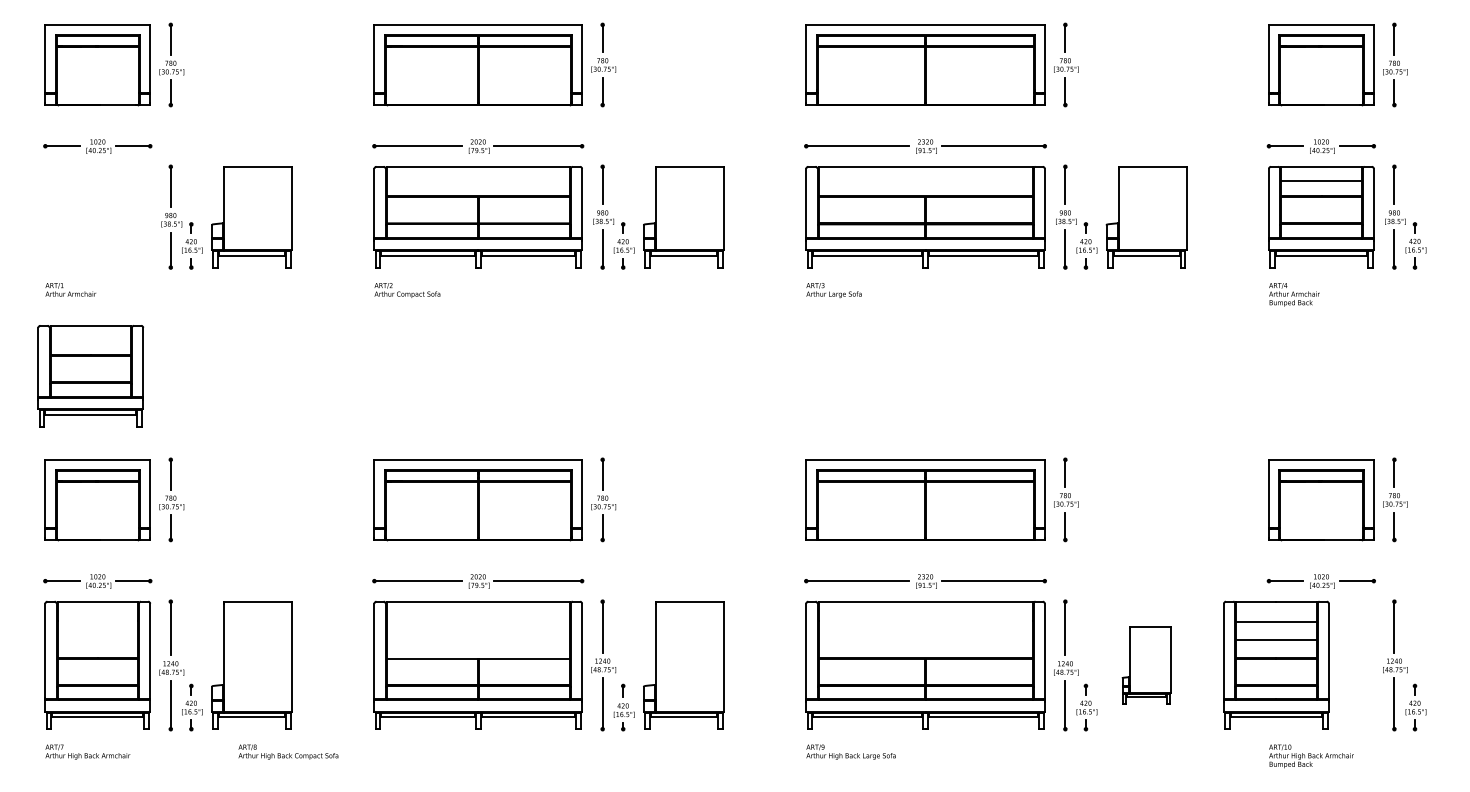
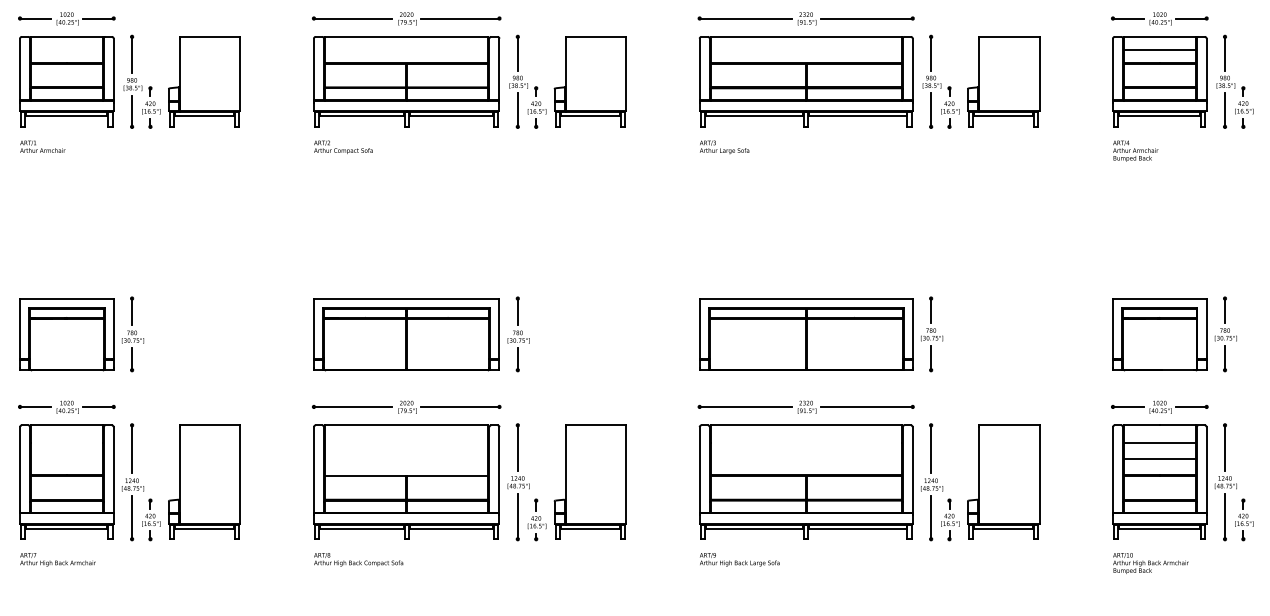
part: (90, 376) -> (66, 82), moved
part: (1276, 664) -> (1159, 481), moved
part: (1146, 665) -> (1003, 482), size x1.67
text: (288, 751) -> (358, 559), moved

